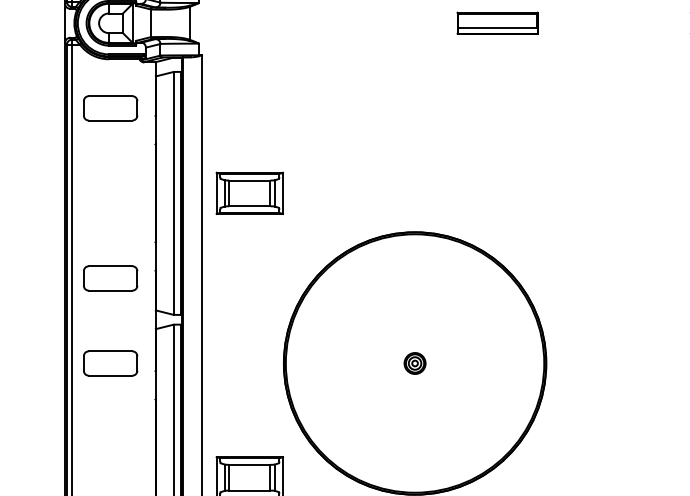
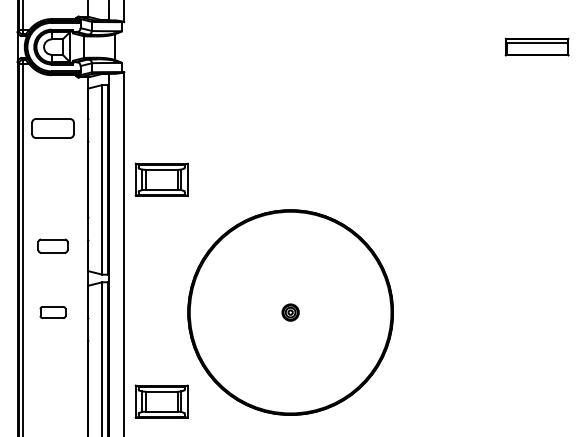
part: (496, 22) -> (354, 46), removed
part: (109, 108) -> (52, 128), moved
part: (109, 277) -> (52, 245), size x0.7
part: (109, 363) -> (52, 312), size x0.6

